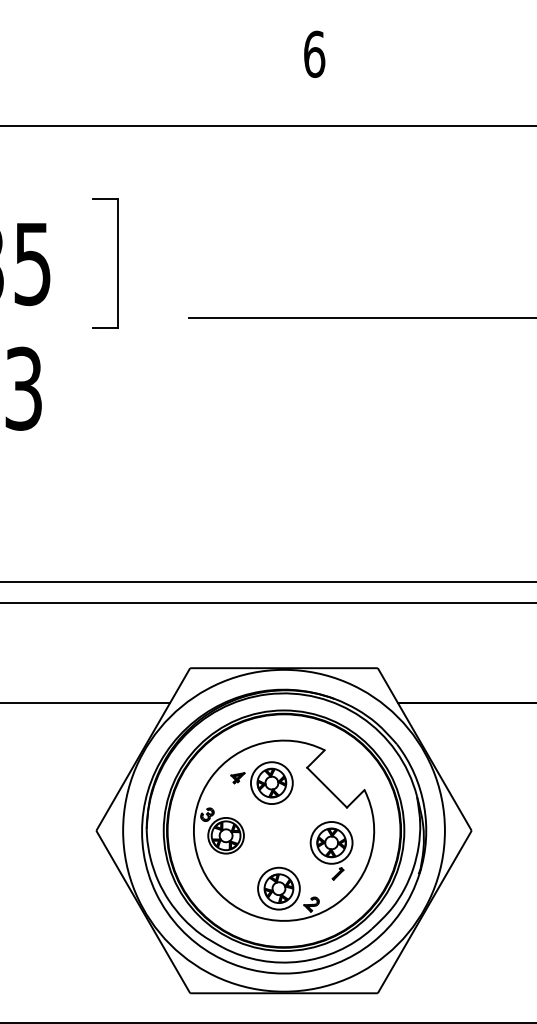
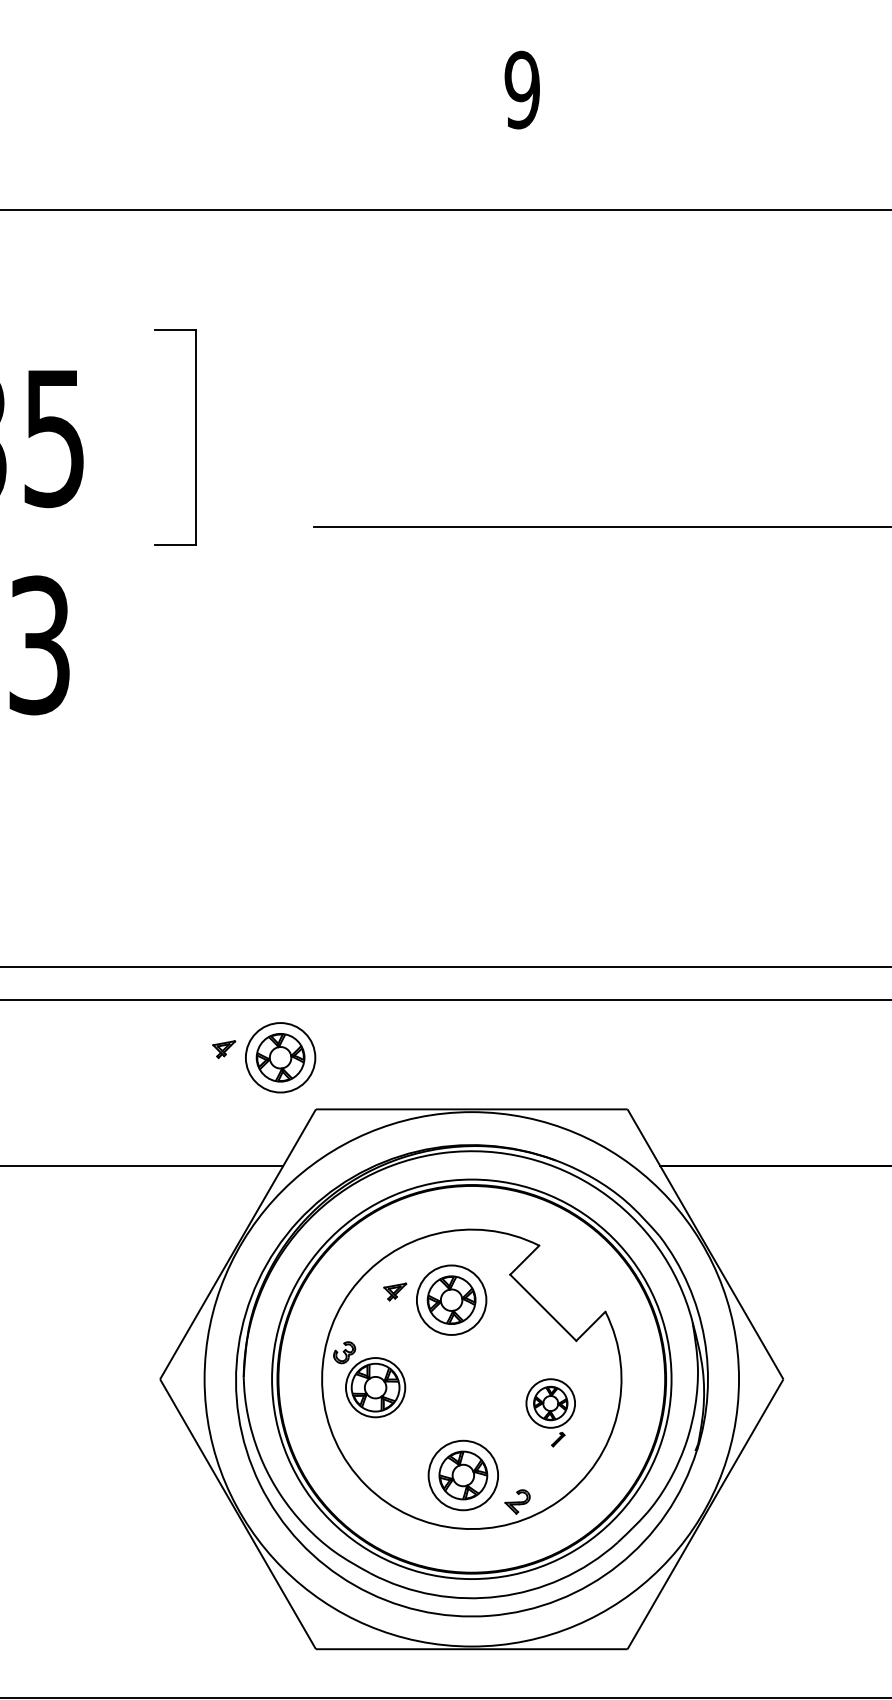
text: (314, 53) -> (522, 88), 6 -> 9
part: (158, 636) -> (263, 1056), added
part: (331, 850) -> (550, 1412), size x0.7

